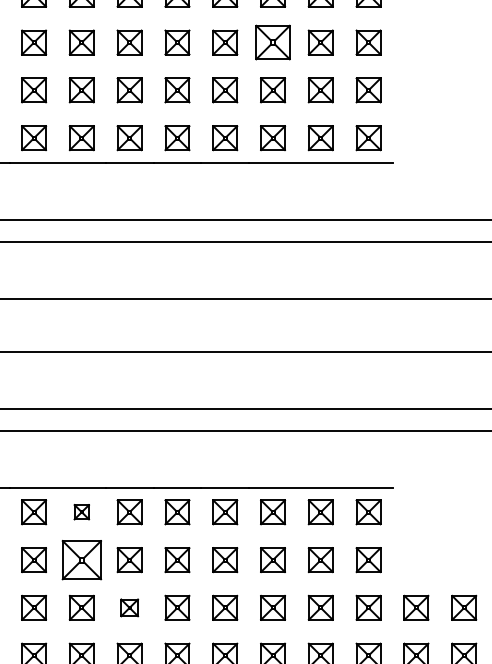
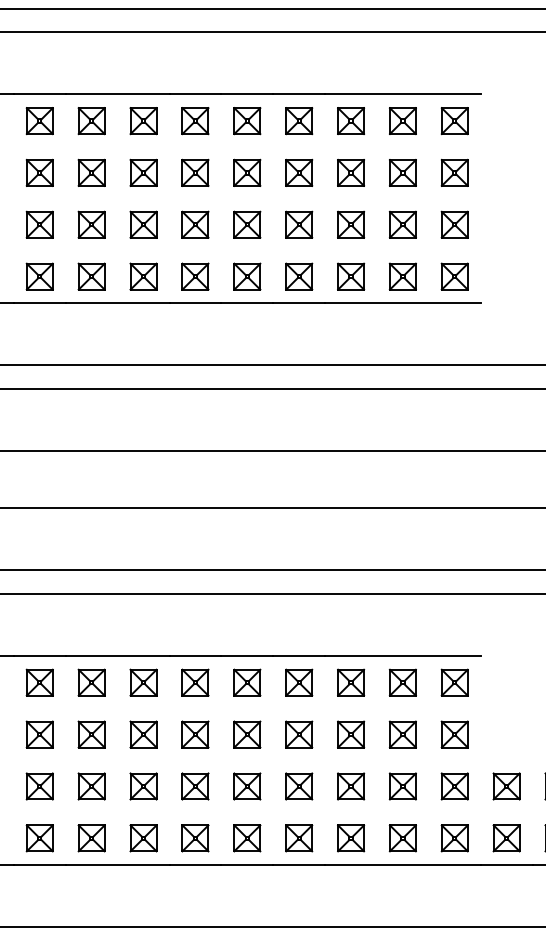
part: (272, 42) -> (350, 172), size x0.71
part: (81, 512) -> (143, 682), size x1.67
part: (81, 559) -> (143, 734), size x0.62
part: (129, 607) -> (195, 786), size x1.43

